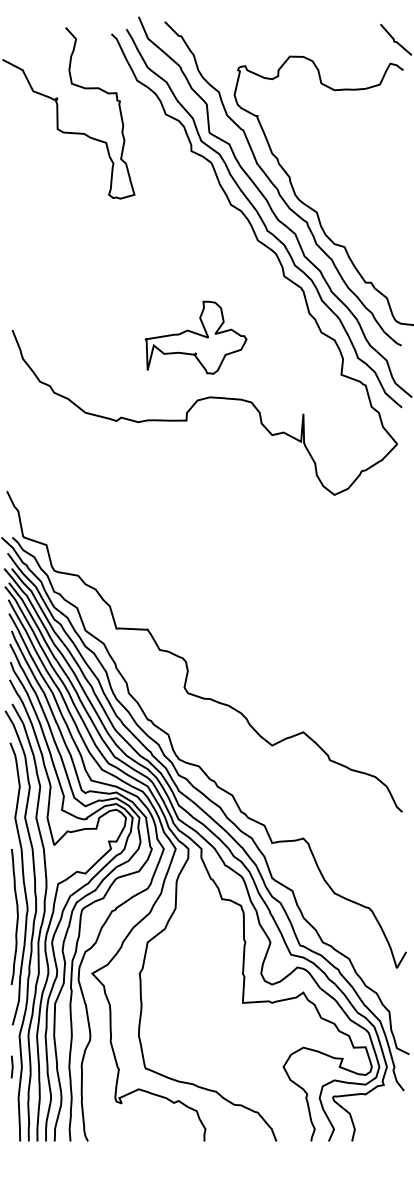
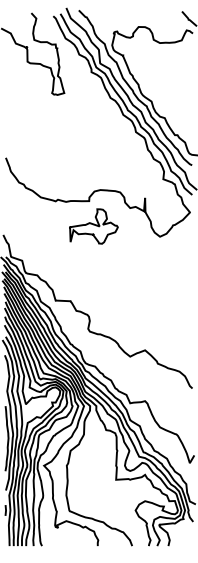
part: (195, 337) -> (93, 226), moved

